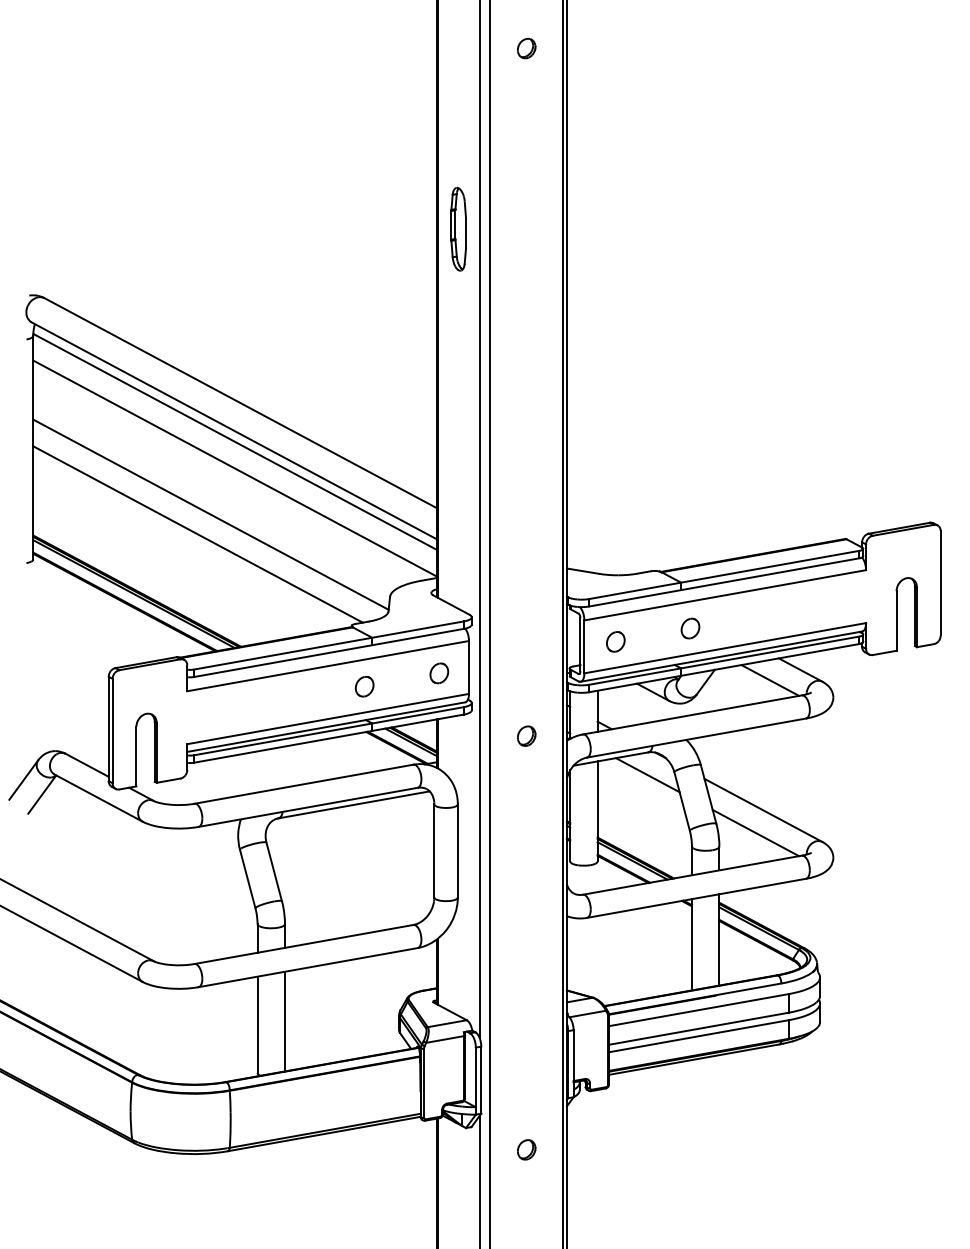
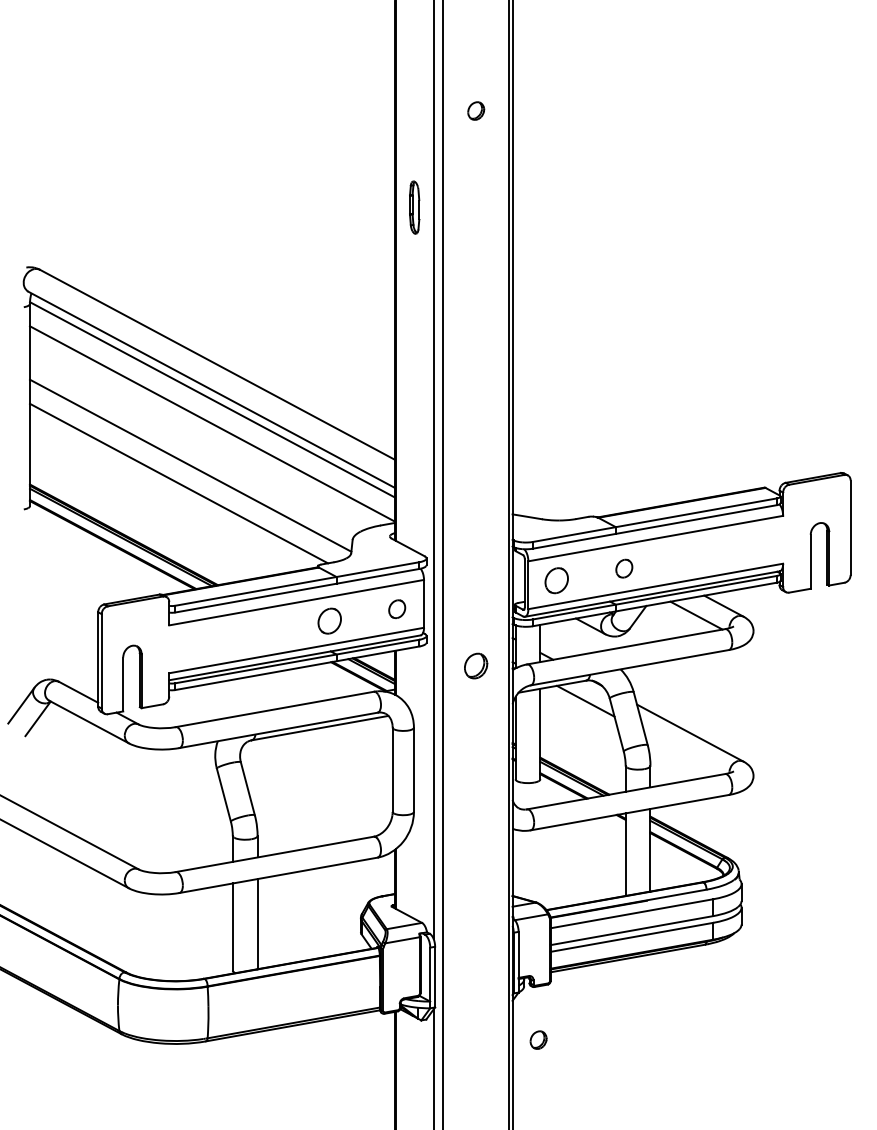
part: (526, 48) -> (476, 110), moved
part: (458, 229) -> (414, 207), size x0.7
part: (615, 641) -> (556, 580), size x1.4
part: (364, 686) -> (329, 621), size x1.4
part: (526, 735) -> (476, 665), size x1.4
line: (755, 832) -> (683, 753), removed
part: (526, 1149) -> (538, 1039), moved

